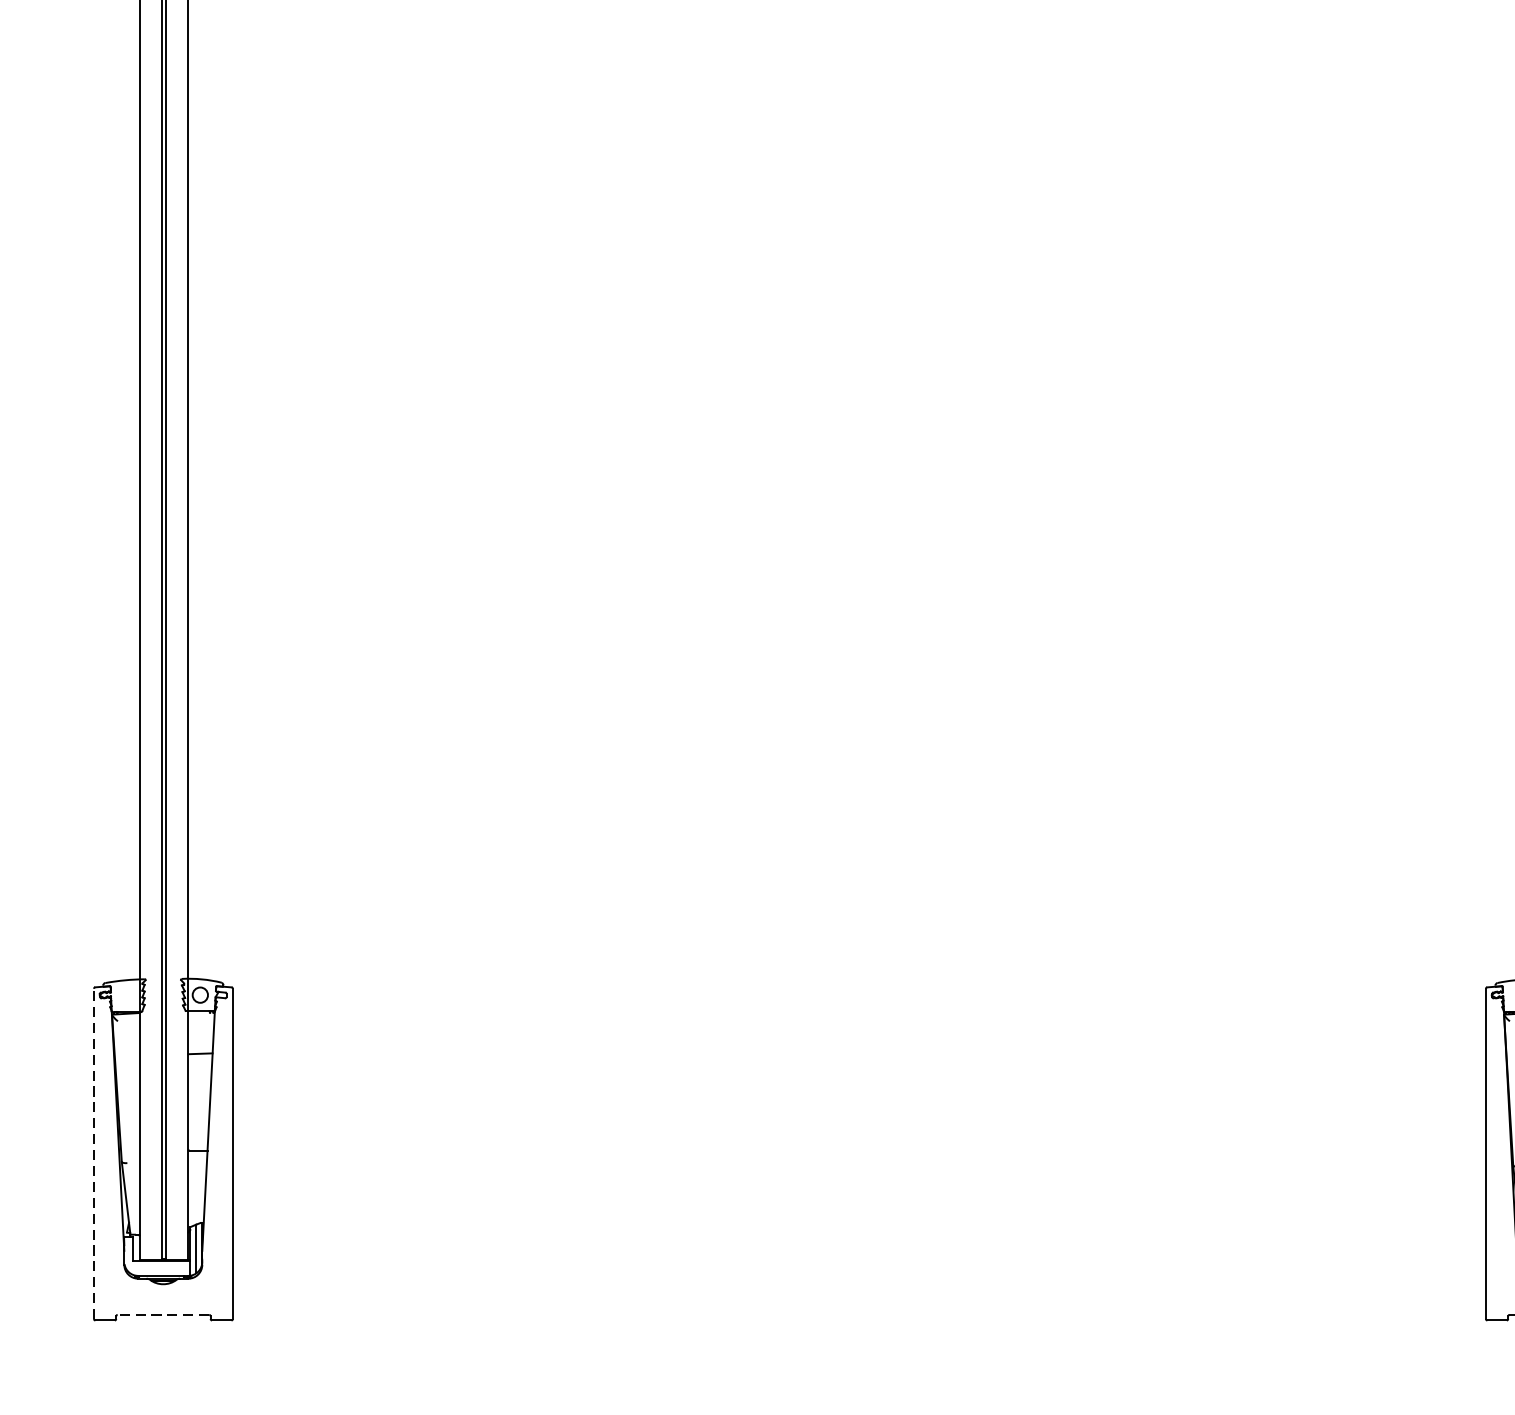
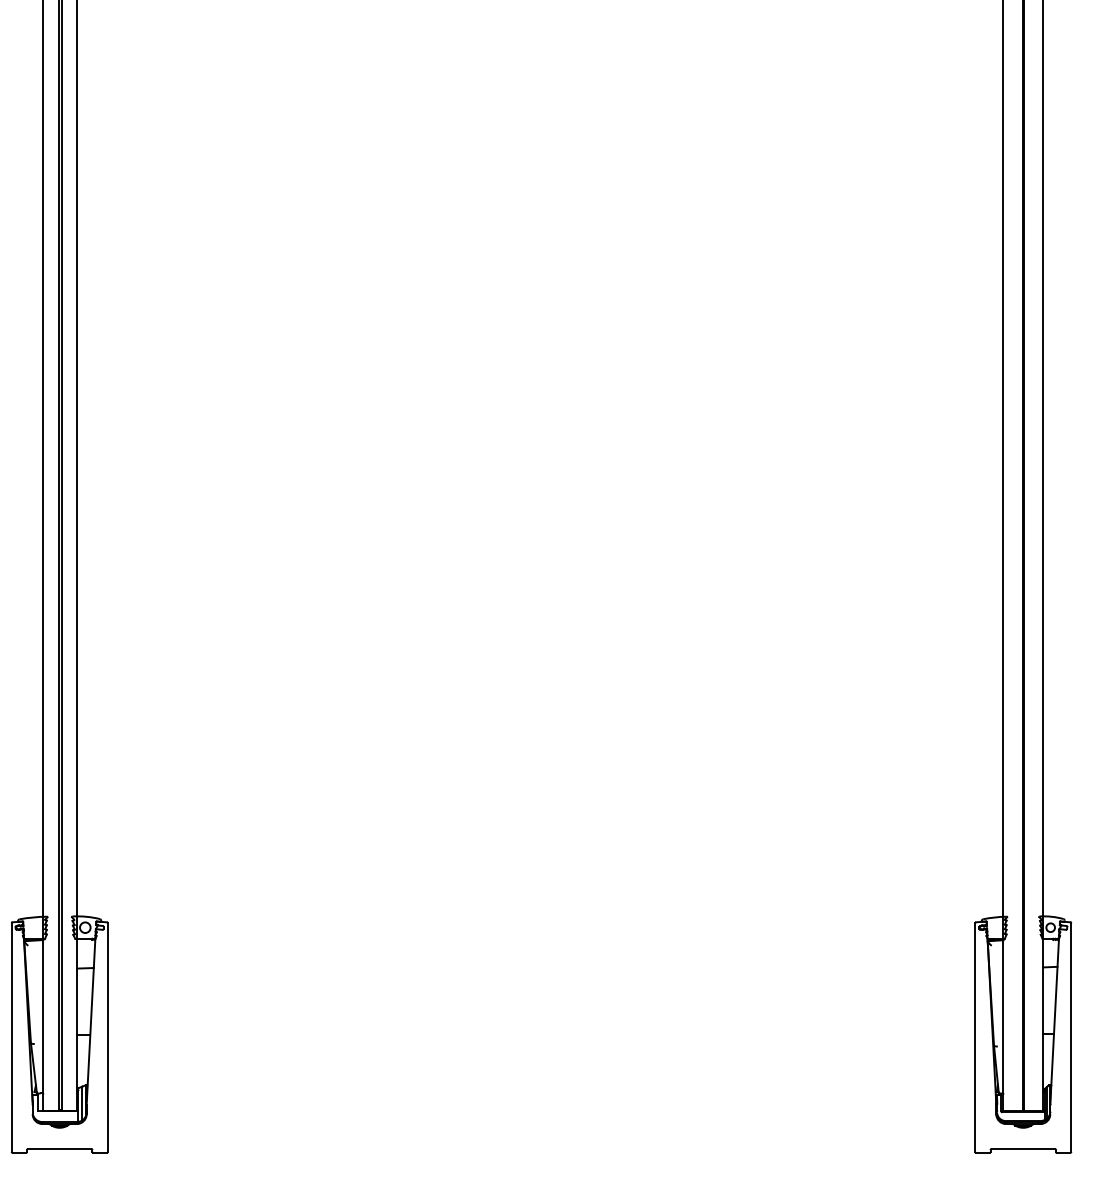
line: (93, 1153) -> (11, 1037), dashed -> solid
line: (163, 1315) -> (59, 1149), dashed -> solid

